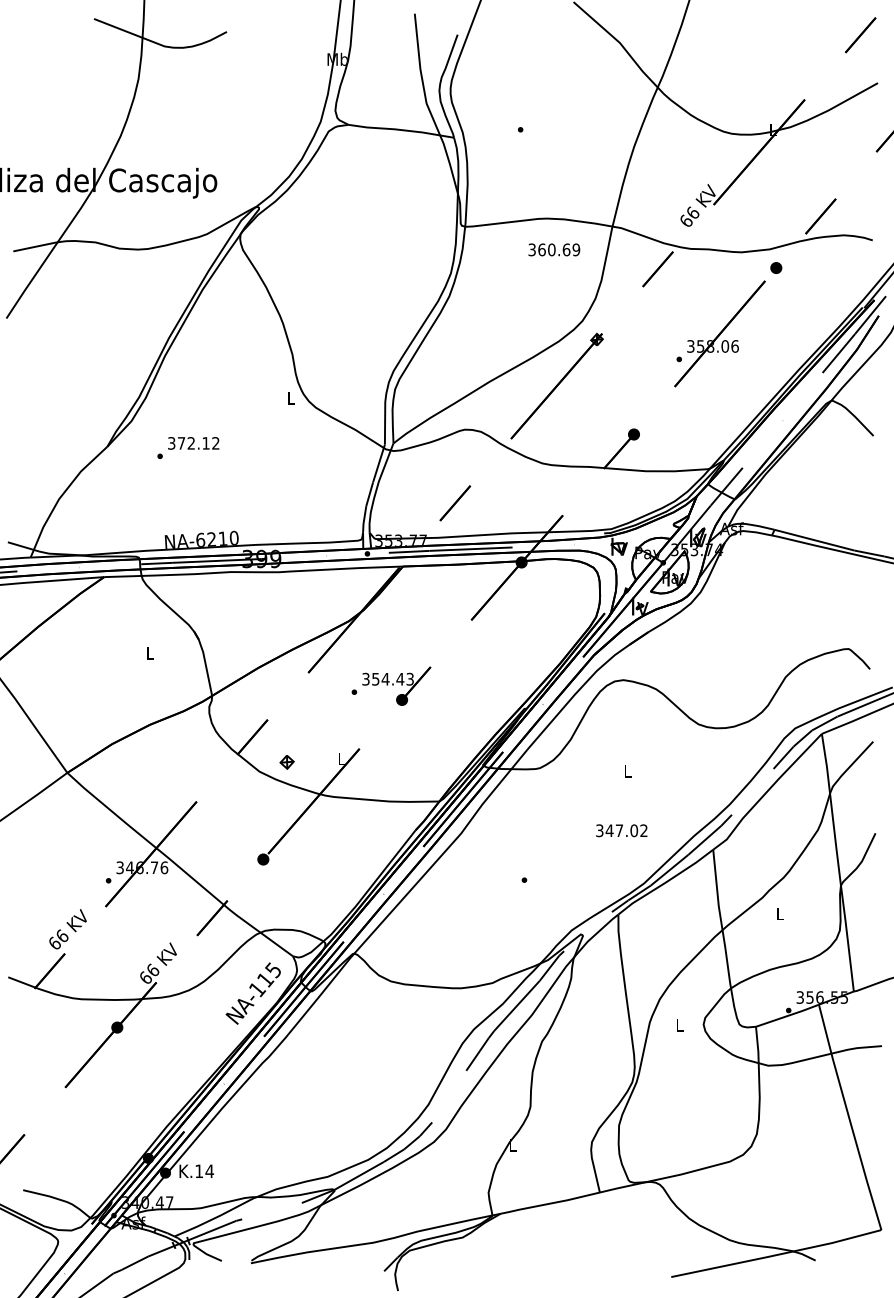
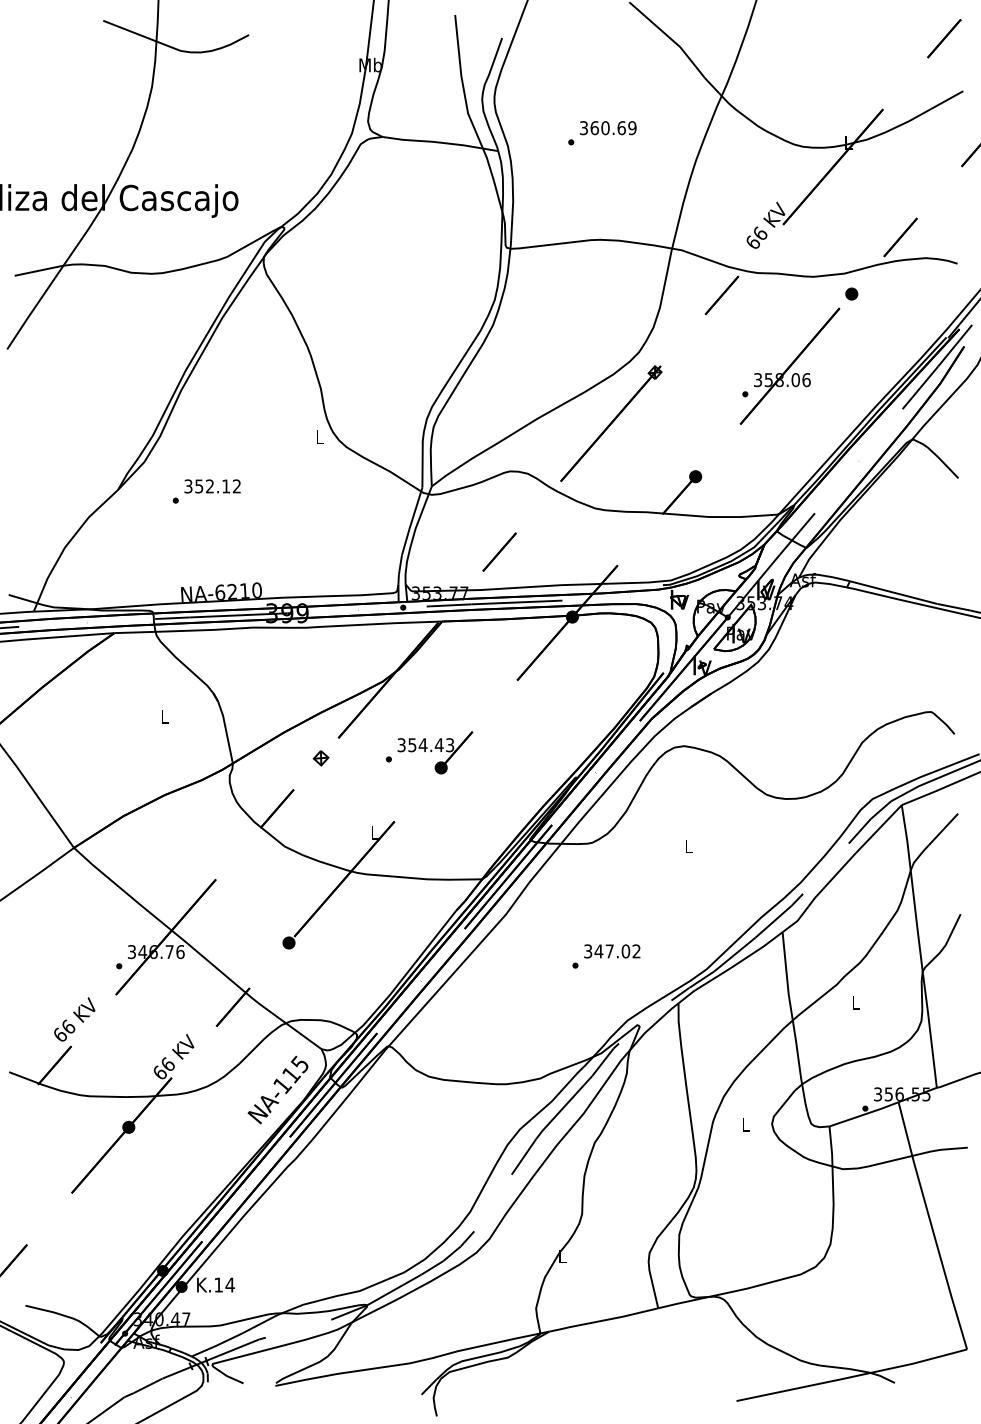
text: (554, 250) -> (608, 128), moved
text: (181, 443) -> (199, 486), 372.12 -> 352.12
part: (286, 762) -> (320, 758), moved
text: (622, 830) -> (612, 951), moved

